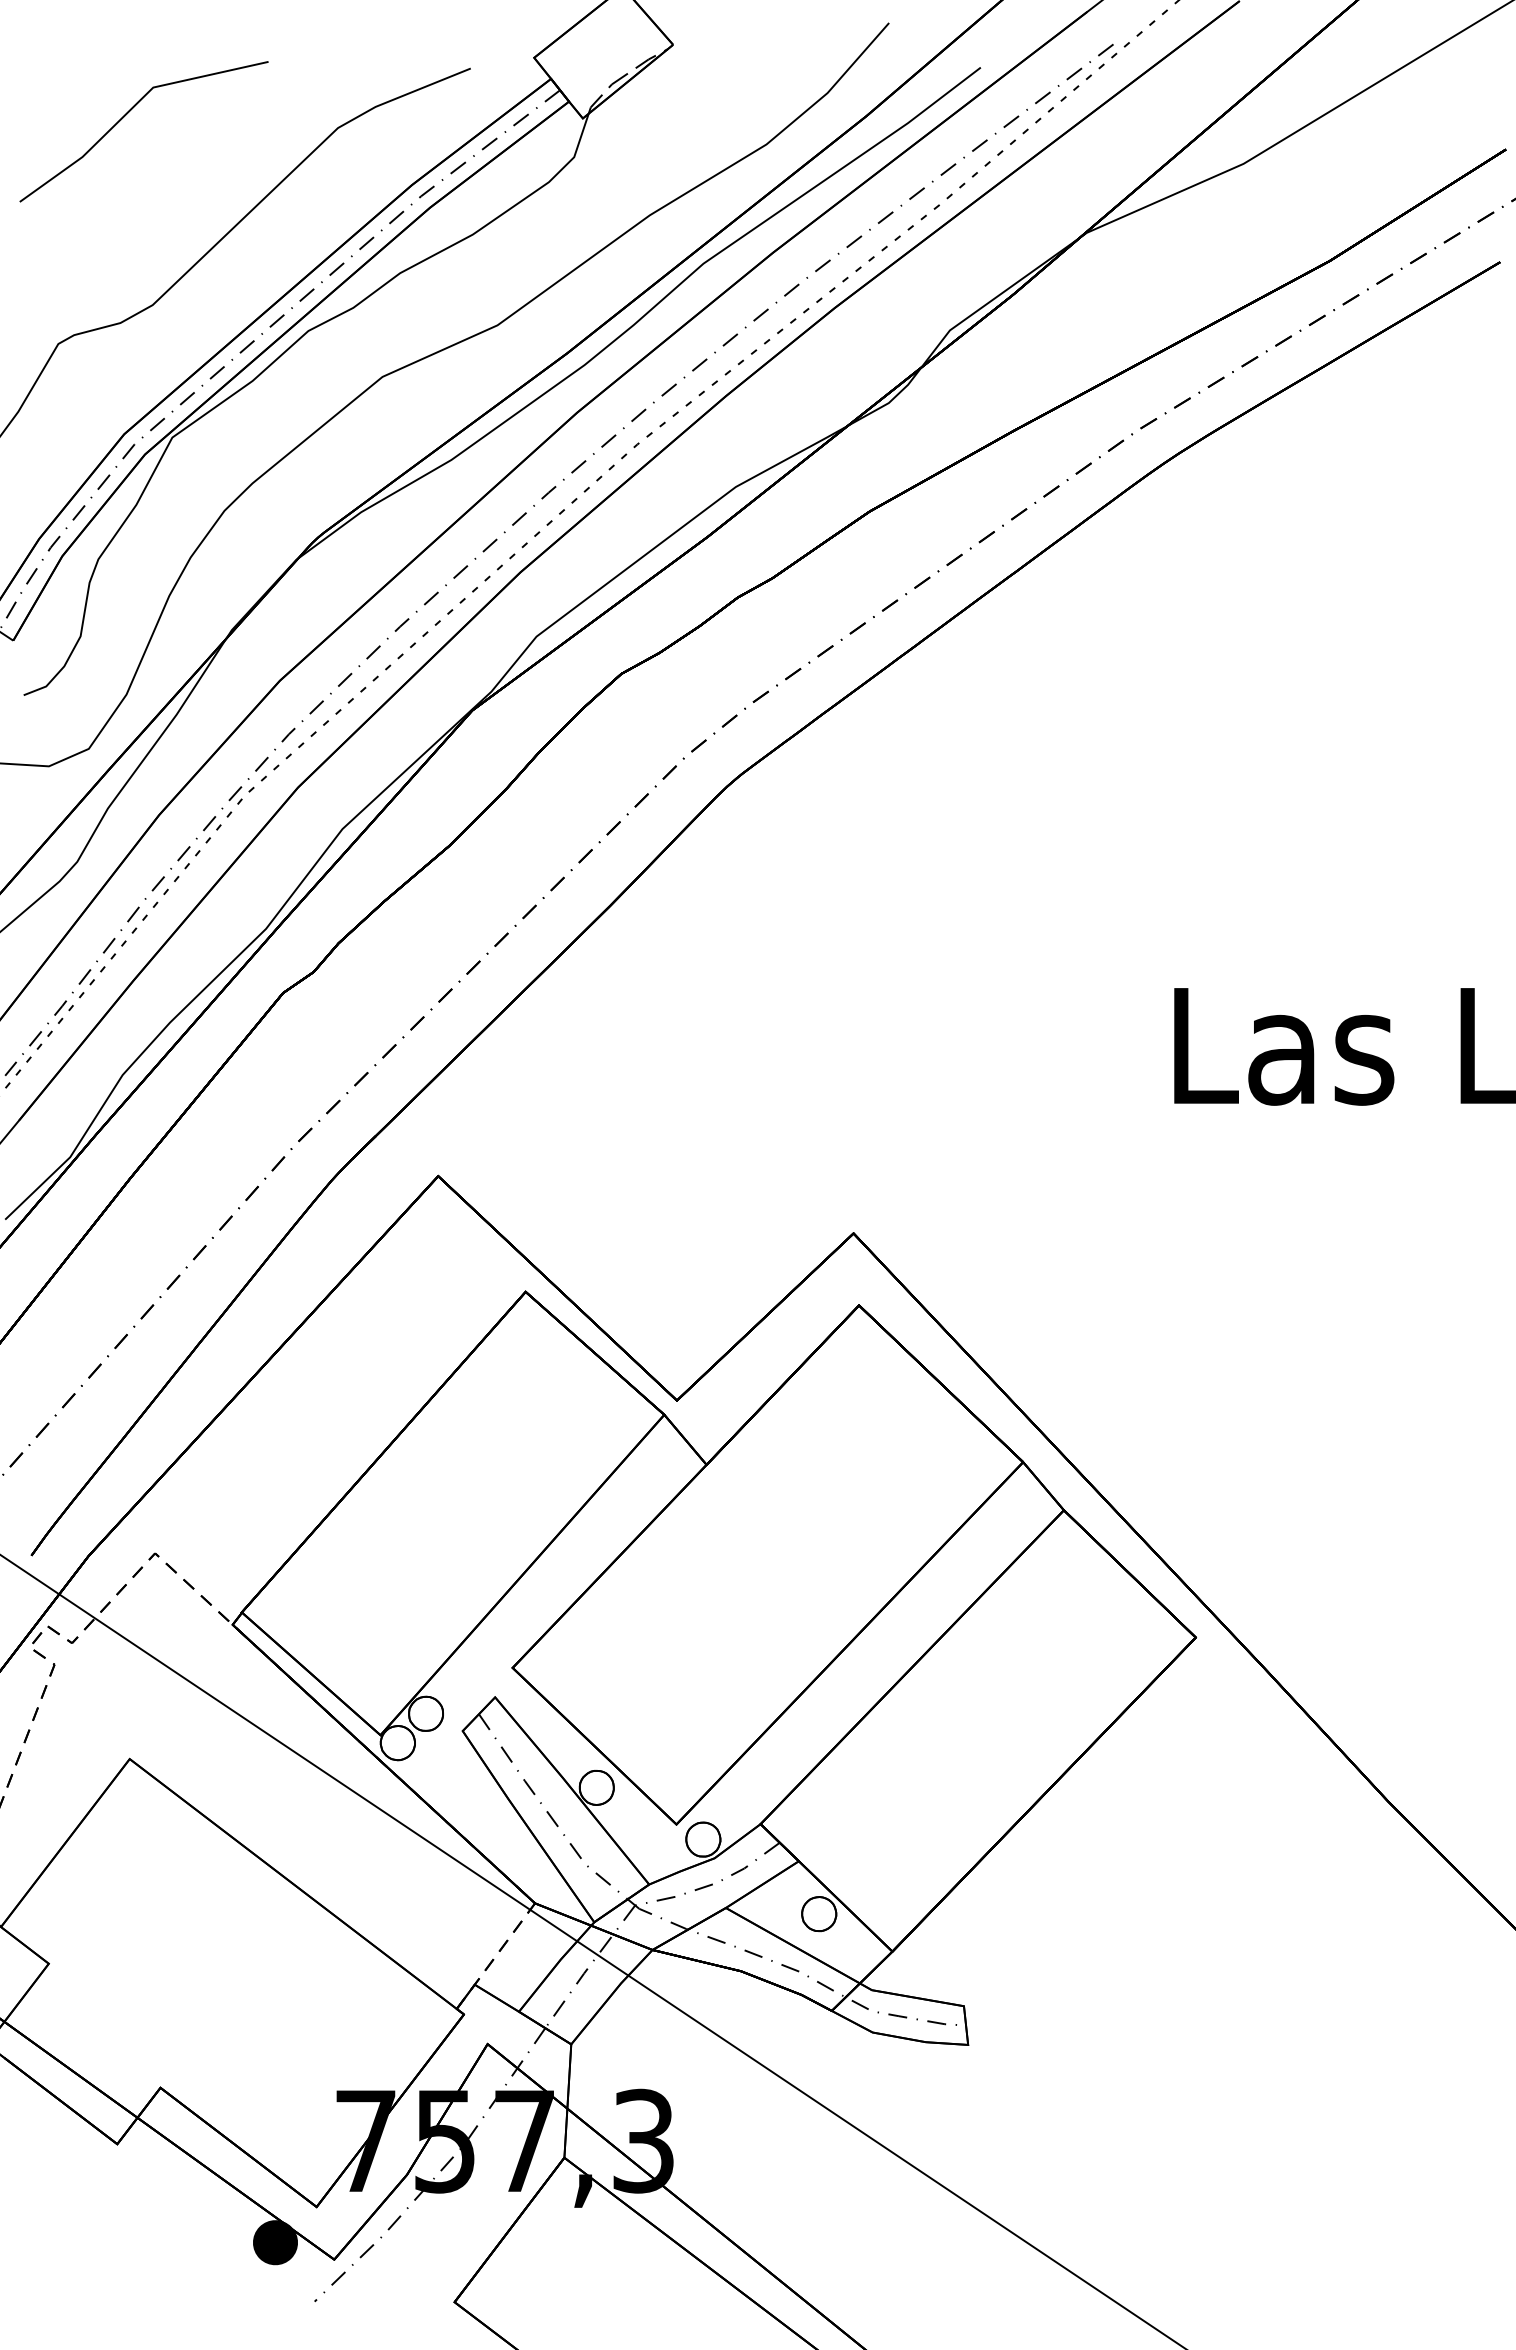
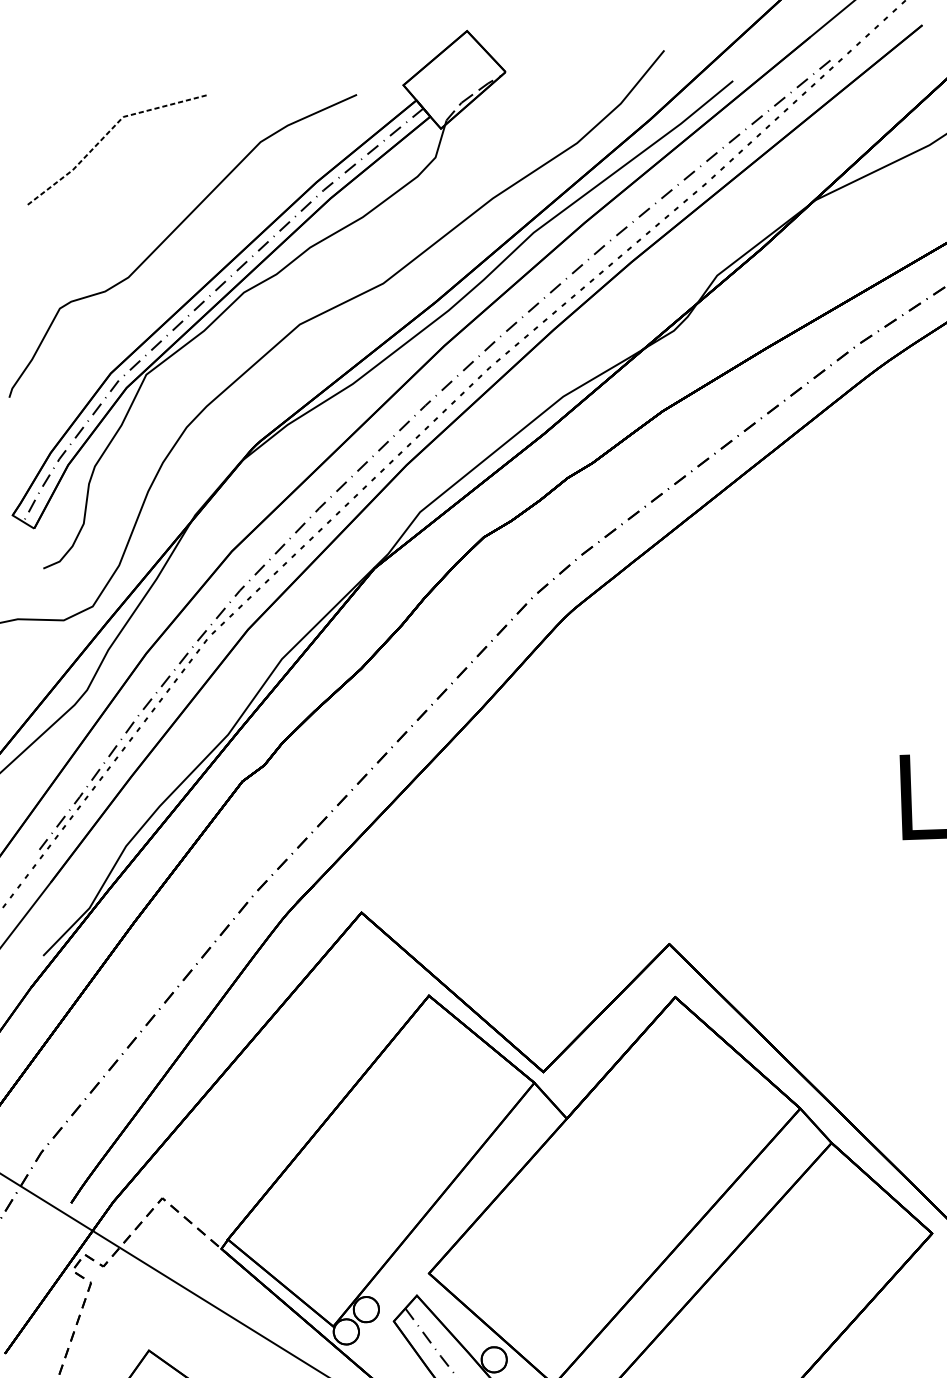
line: (132, 107) -> (108, 132), solid -> dashed

